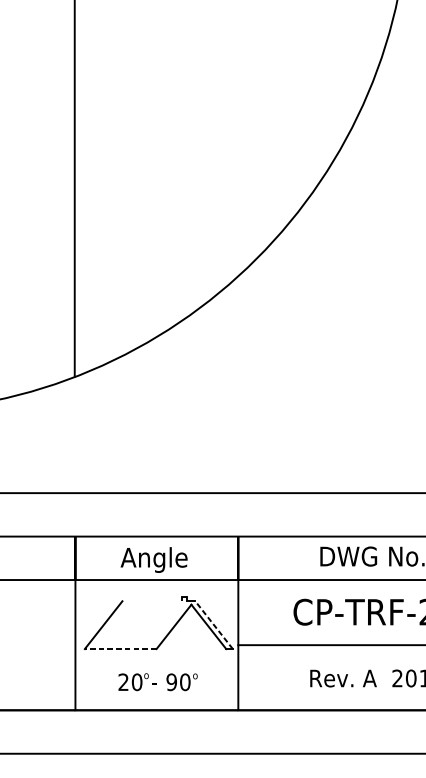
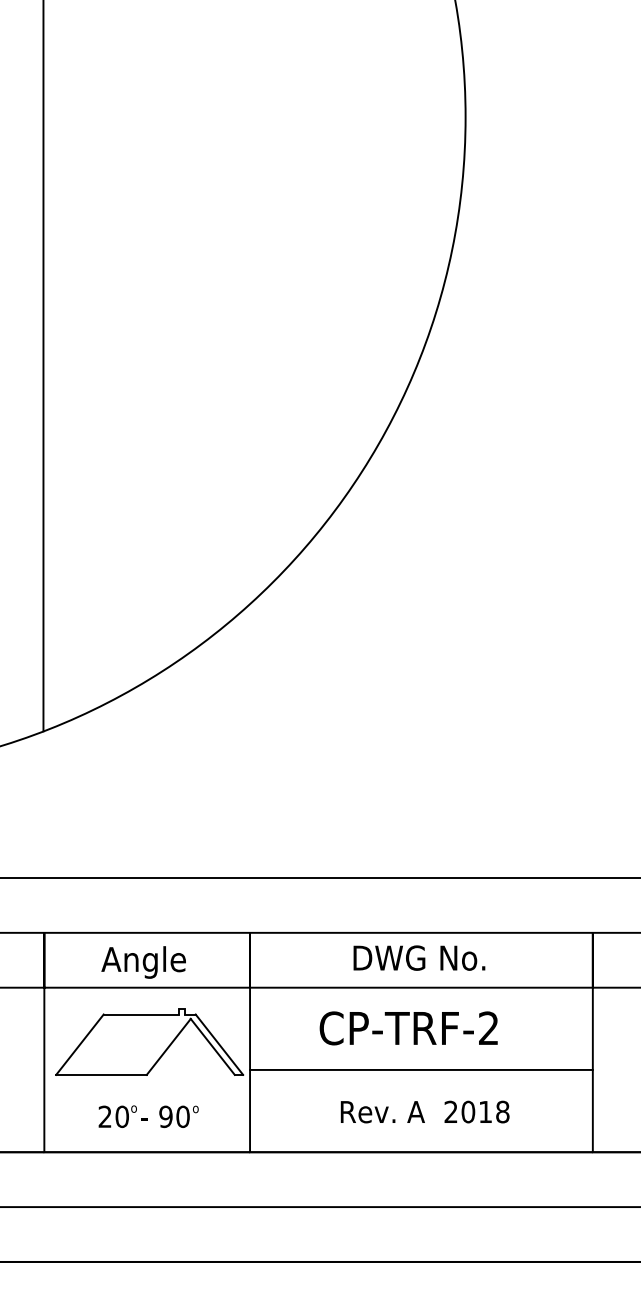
line: (152, 601) -> (141, 1014), added
line: (214, 624) -> (219, 1044), dashed -> solid
line: (120, 648) -> (101, 1074), dashed -> solid

